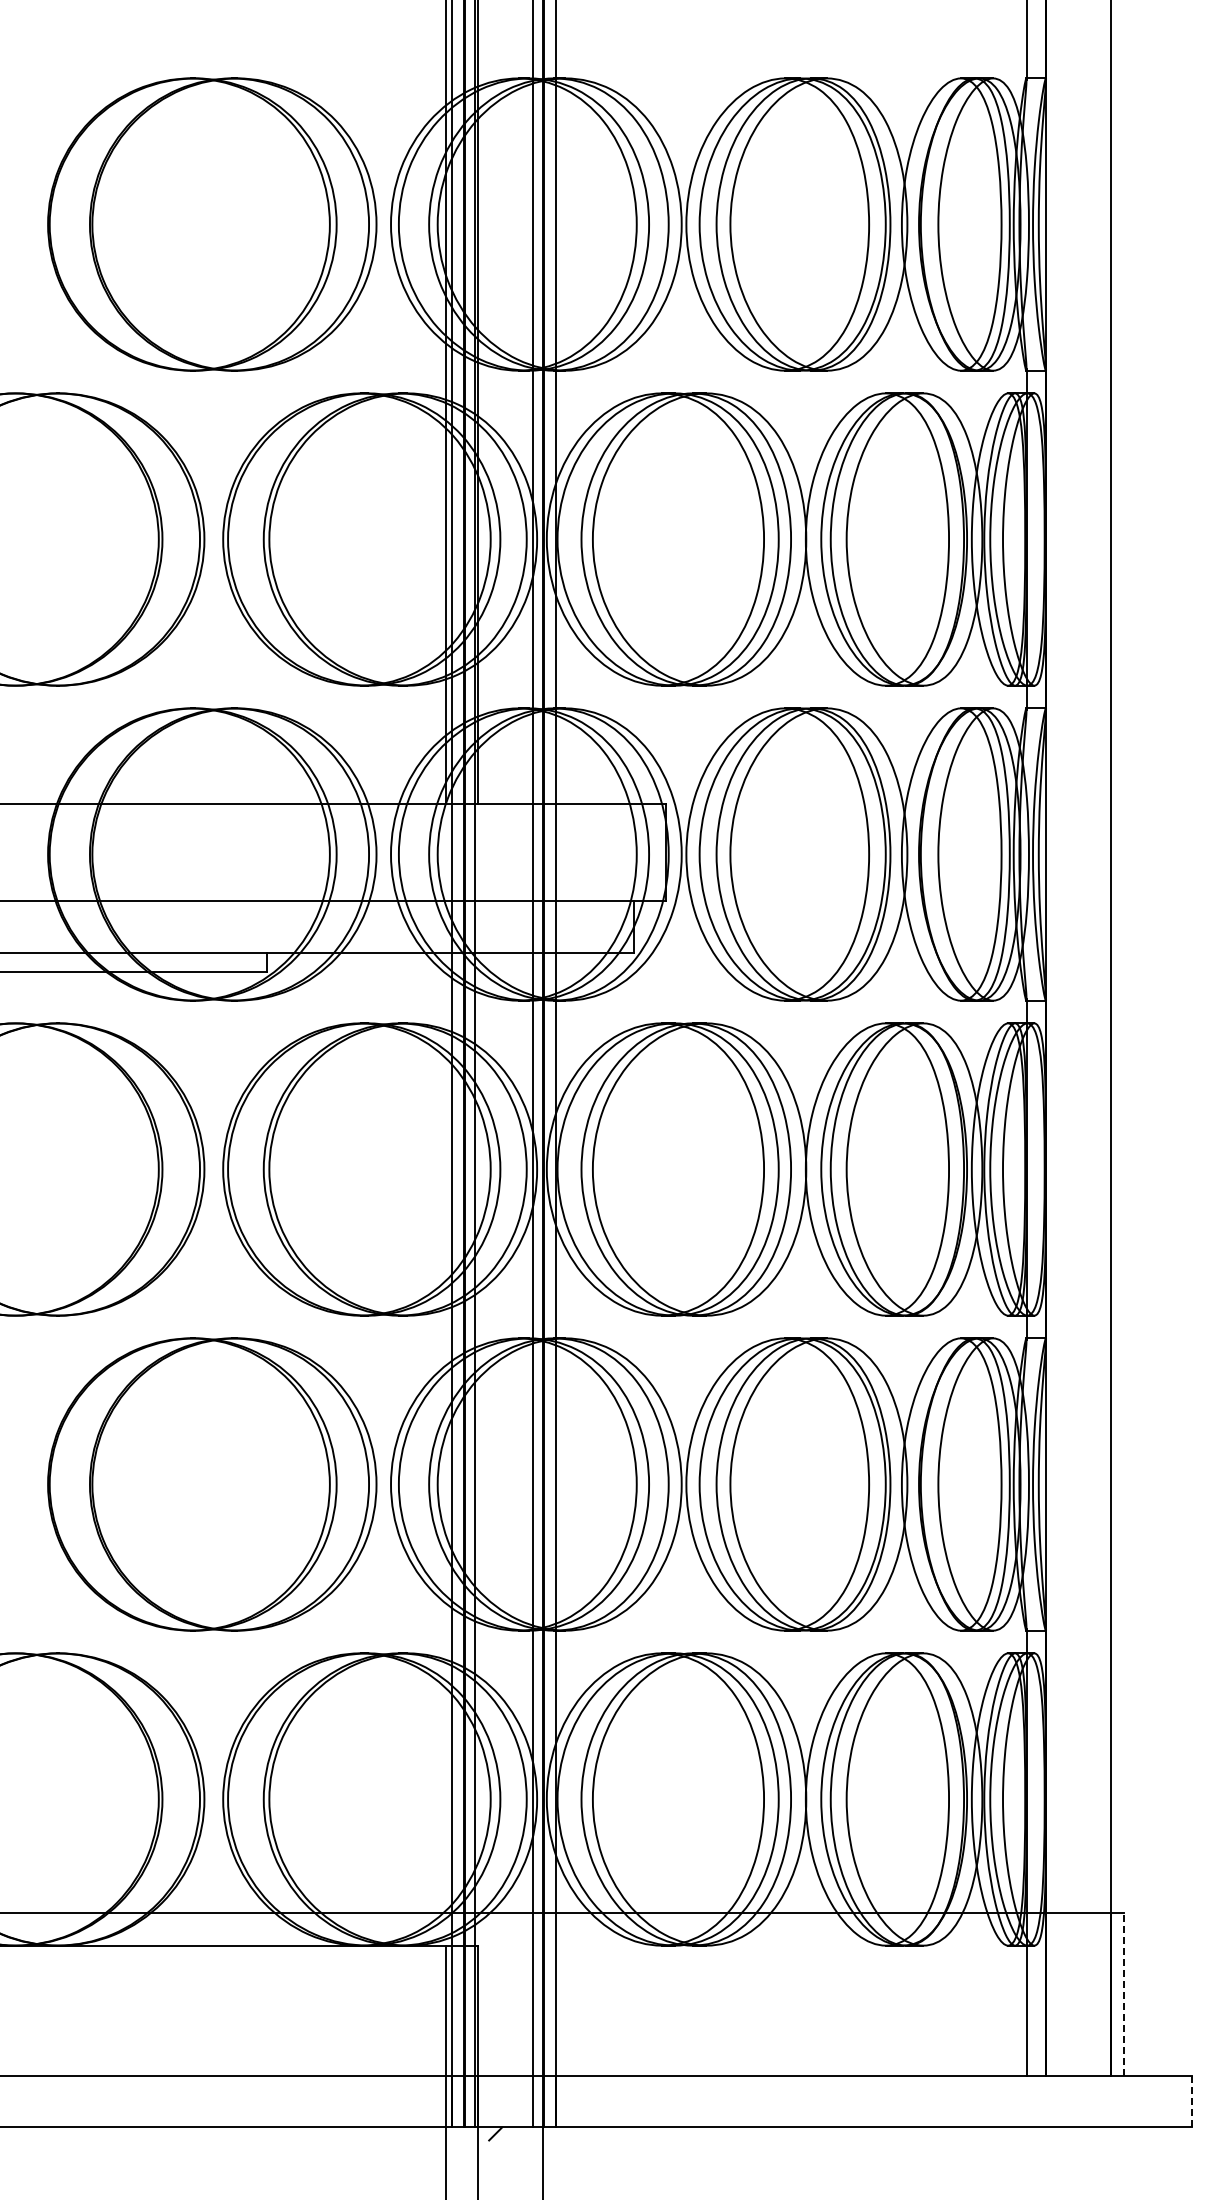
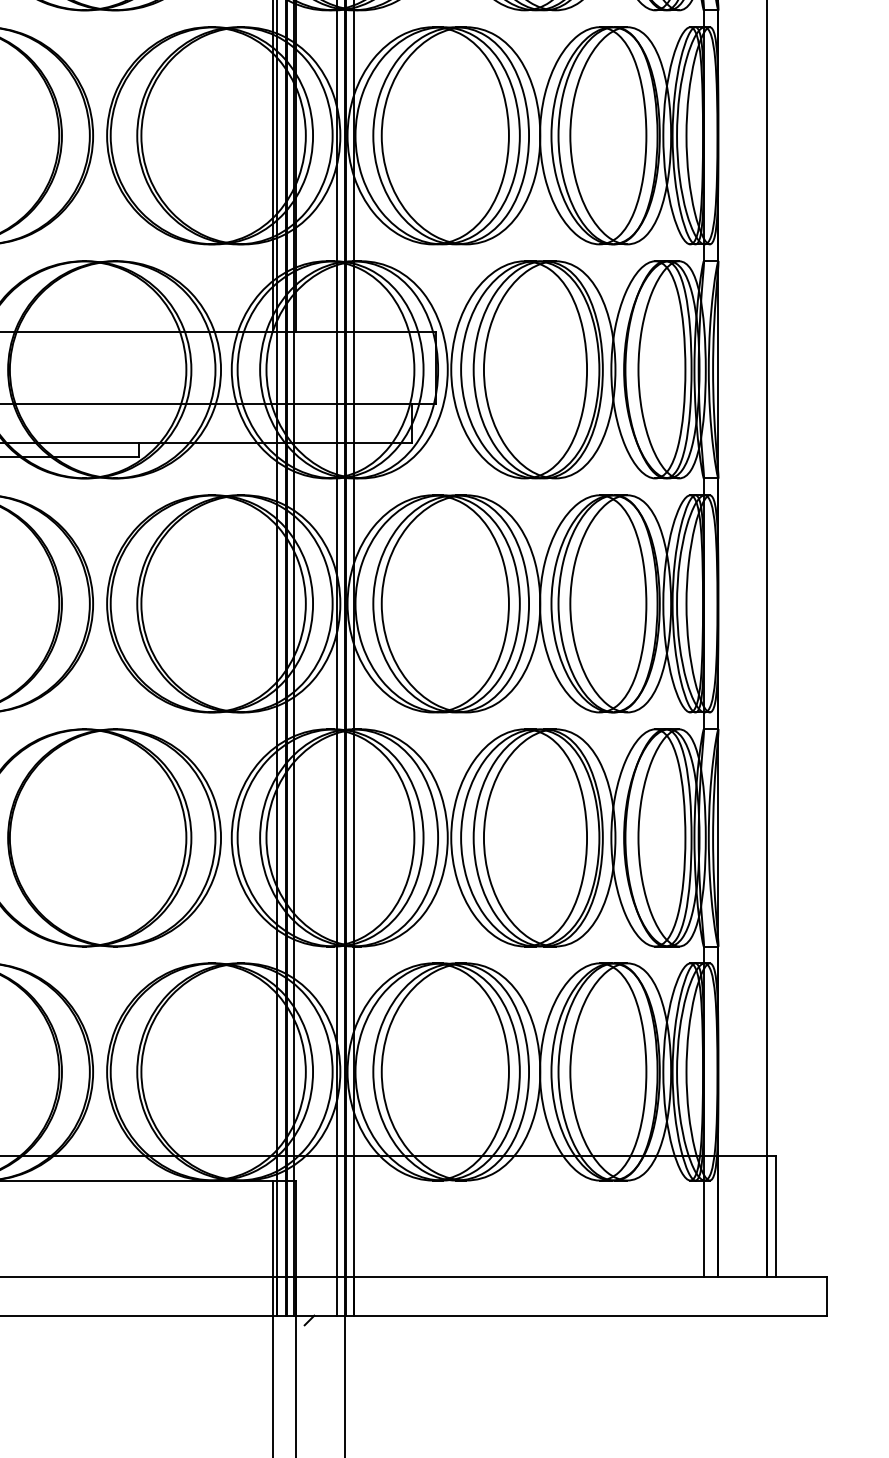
line: (1123, 1993) -> (776, 1216), dashed -> solid
line: (1192, 2101) -> (827, 1296), dashed -> solid

